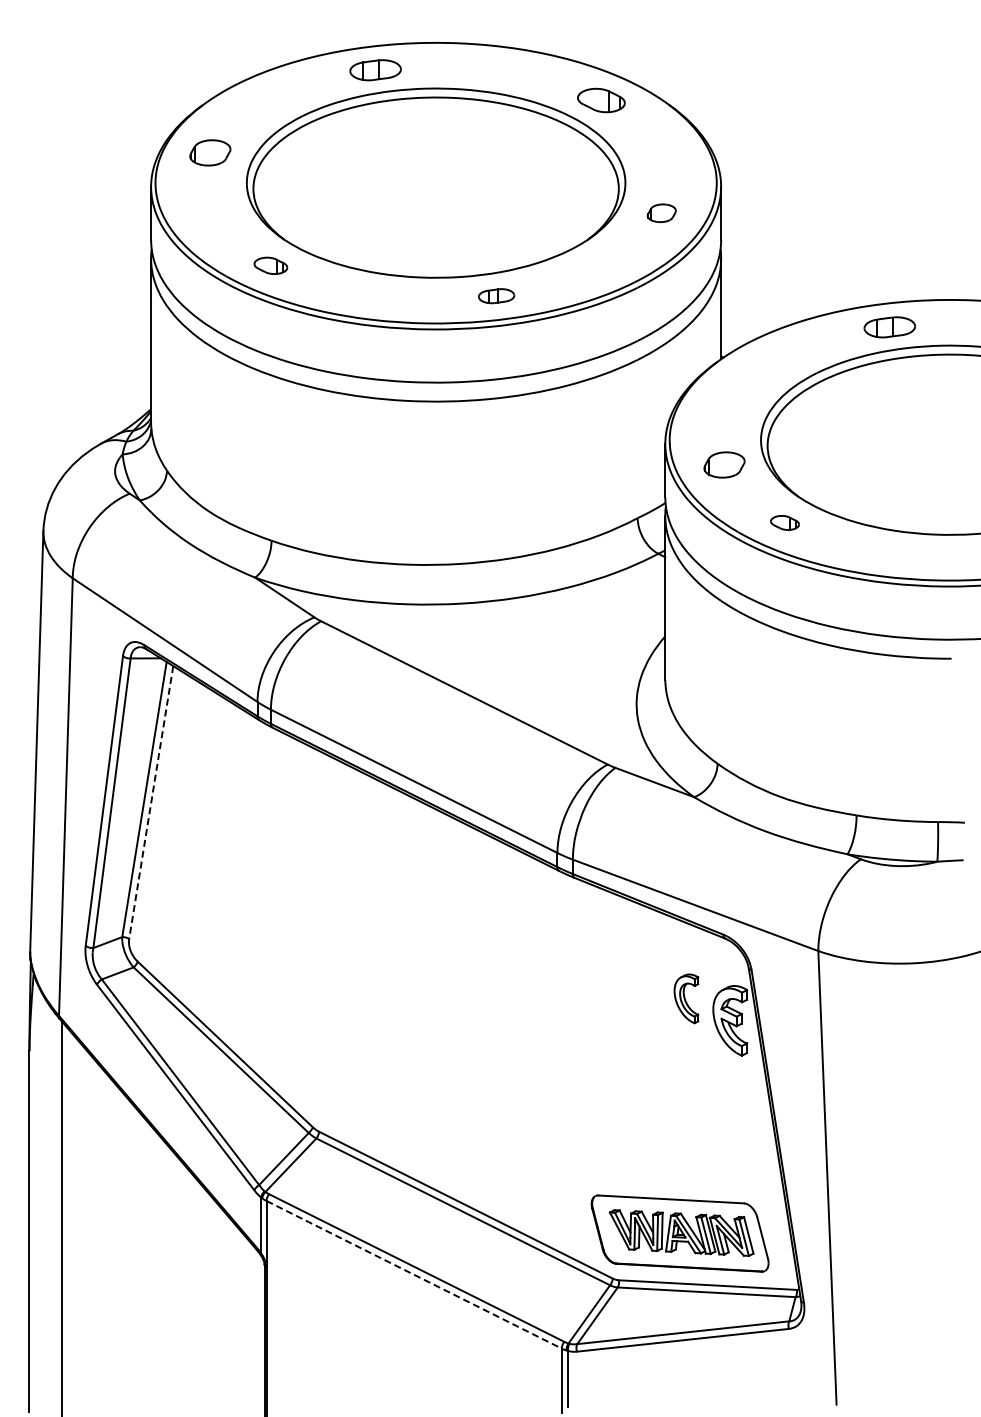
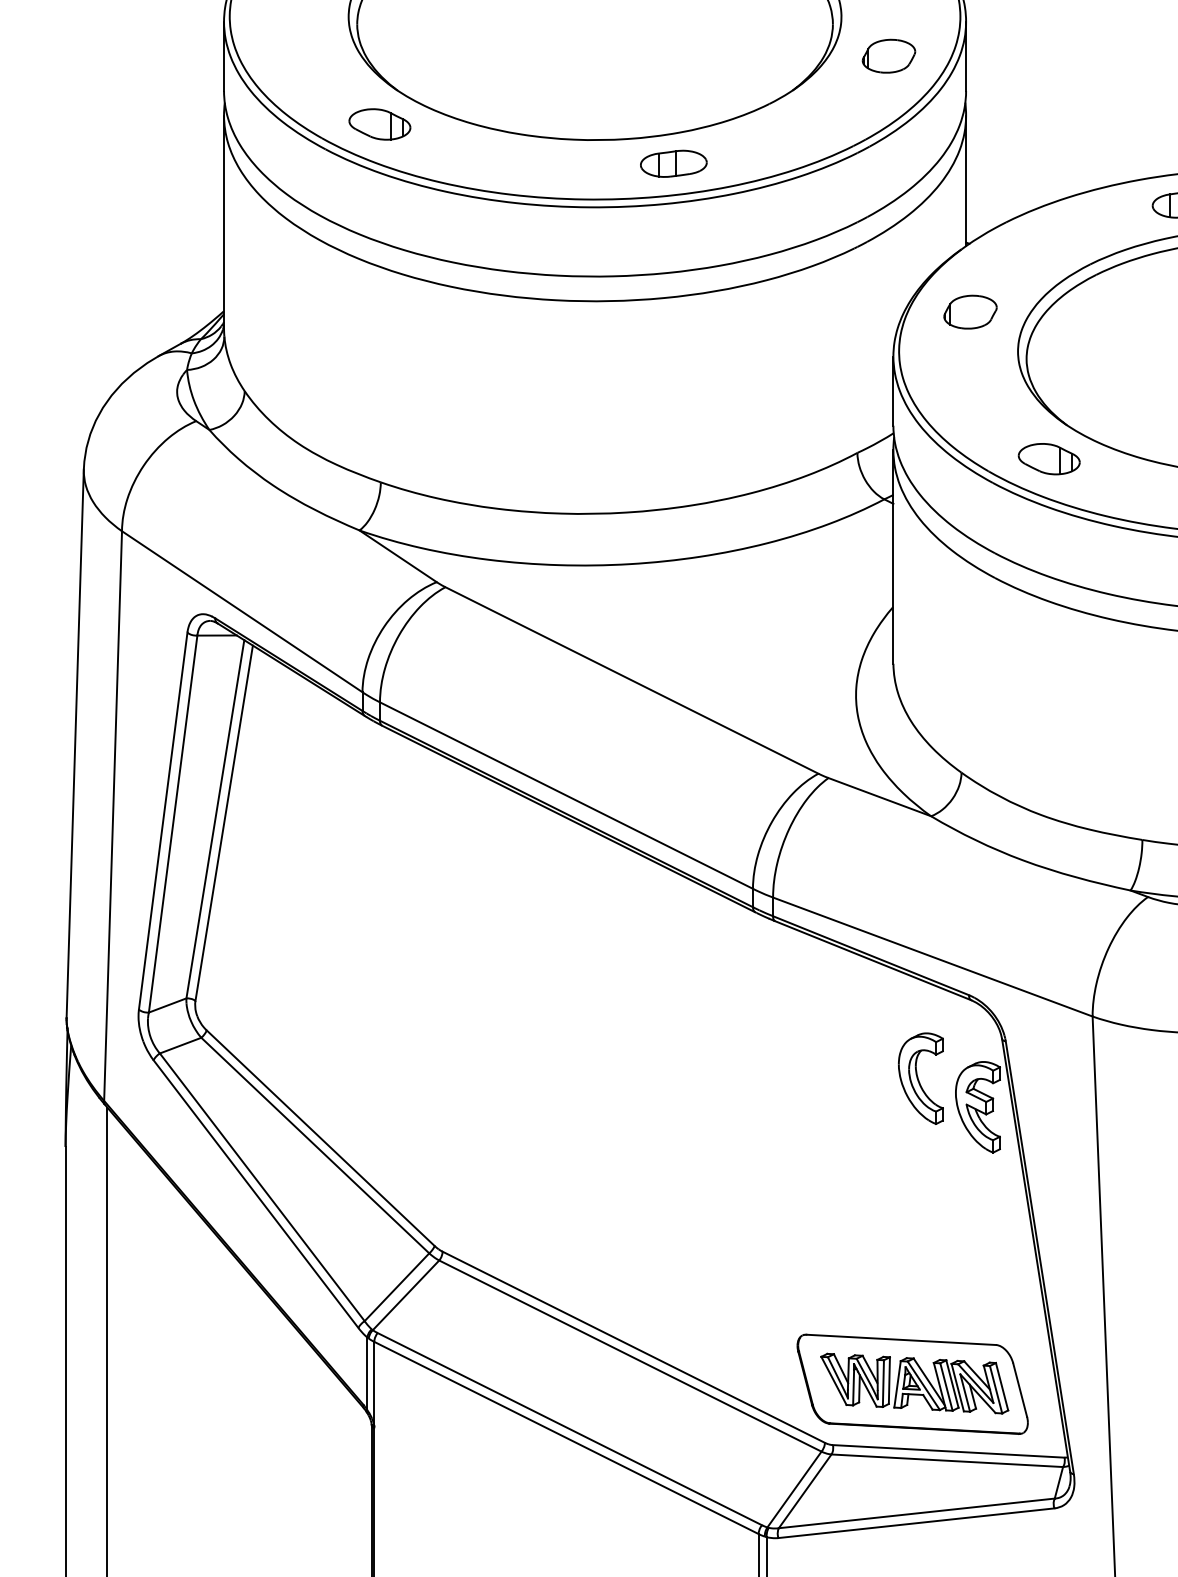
part: (661, 212) -> (888, 55), size x1.43
part: (270, 265) -> (379, 124), size x1.43
part: (496, 296) -> (673, 164), size x1.43
part: (724, 464) -> (970, 311), moved
part: (784, 522) -> (1048, 458), size x1.67
line: (151, 803) -> (224, 824), dashed -> solid
part: (686, 998) -> (920, 1078), size x1.43
line: (414, 1275) -> (566, 1438), dashed -> solid

